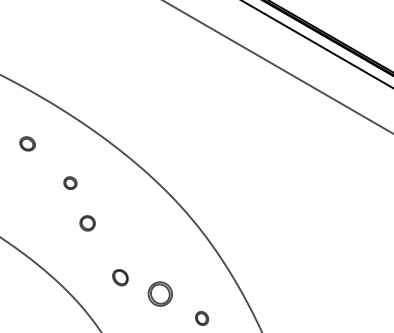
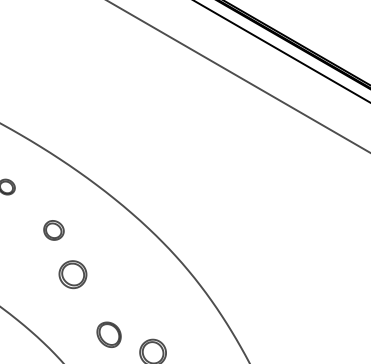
part: (70, 182) -> (54, 229), size x1.43
part: (87, 223) -> (72, 274), size x1.67
part: (120, 277) -> (109, 334), size x1.43

